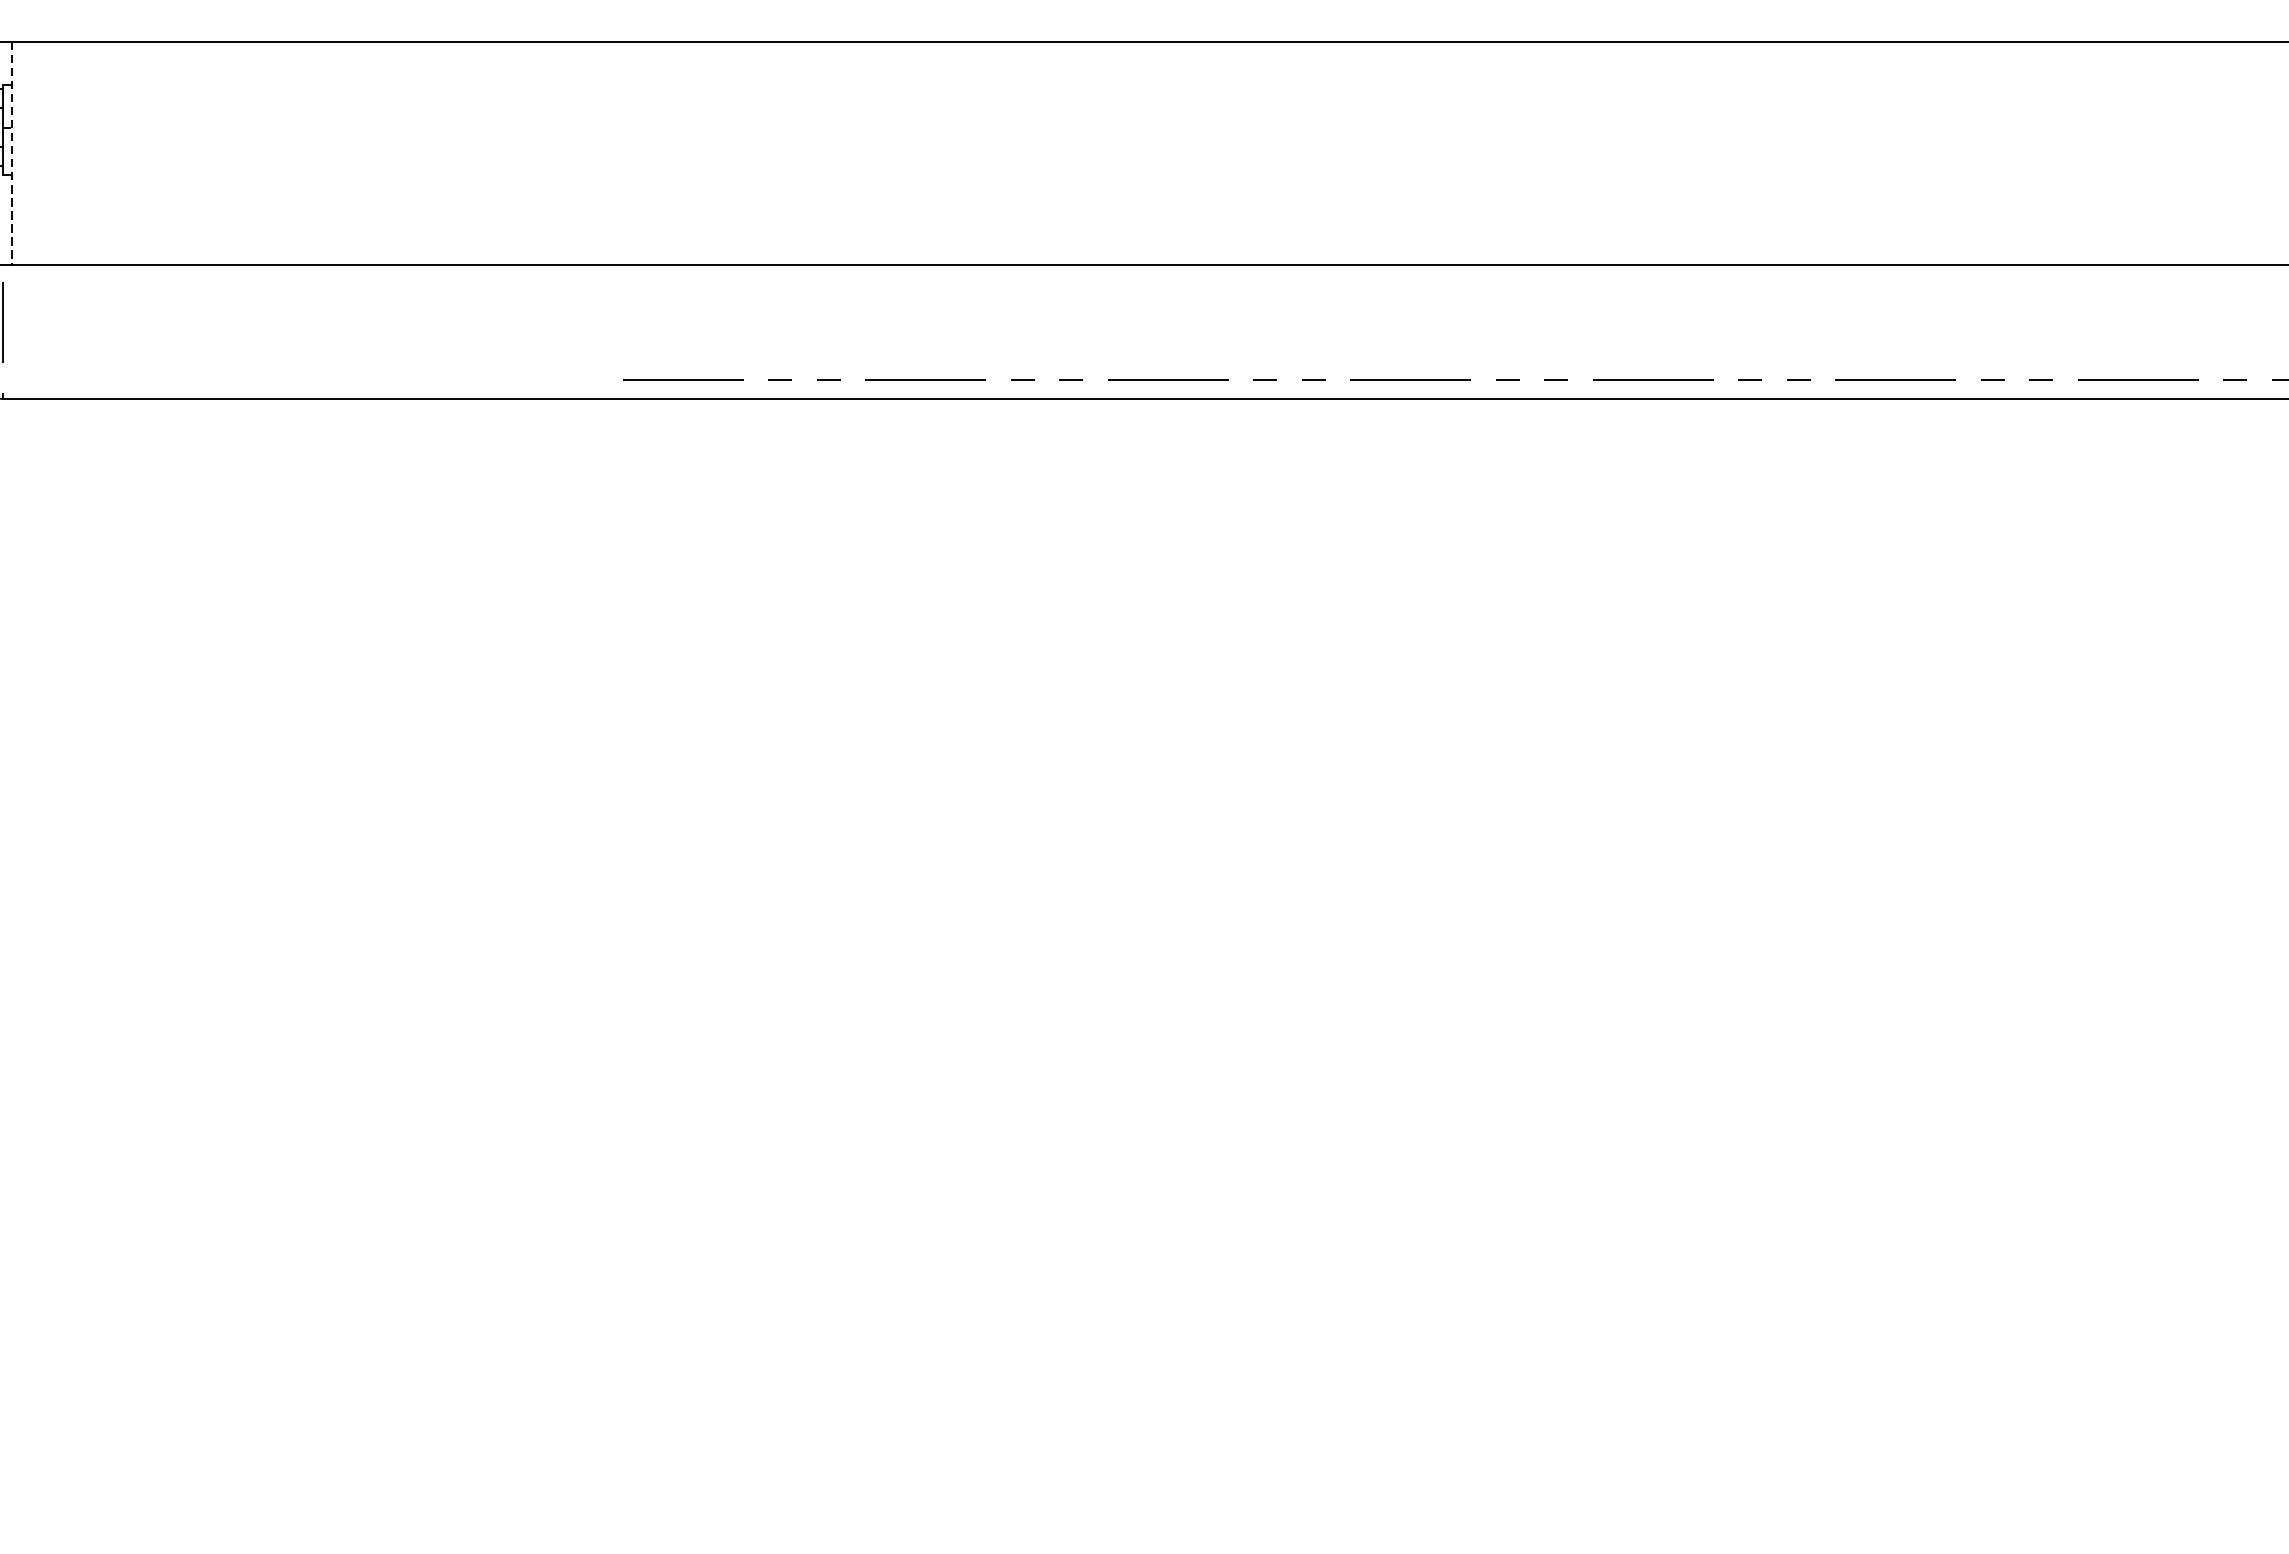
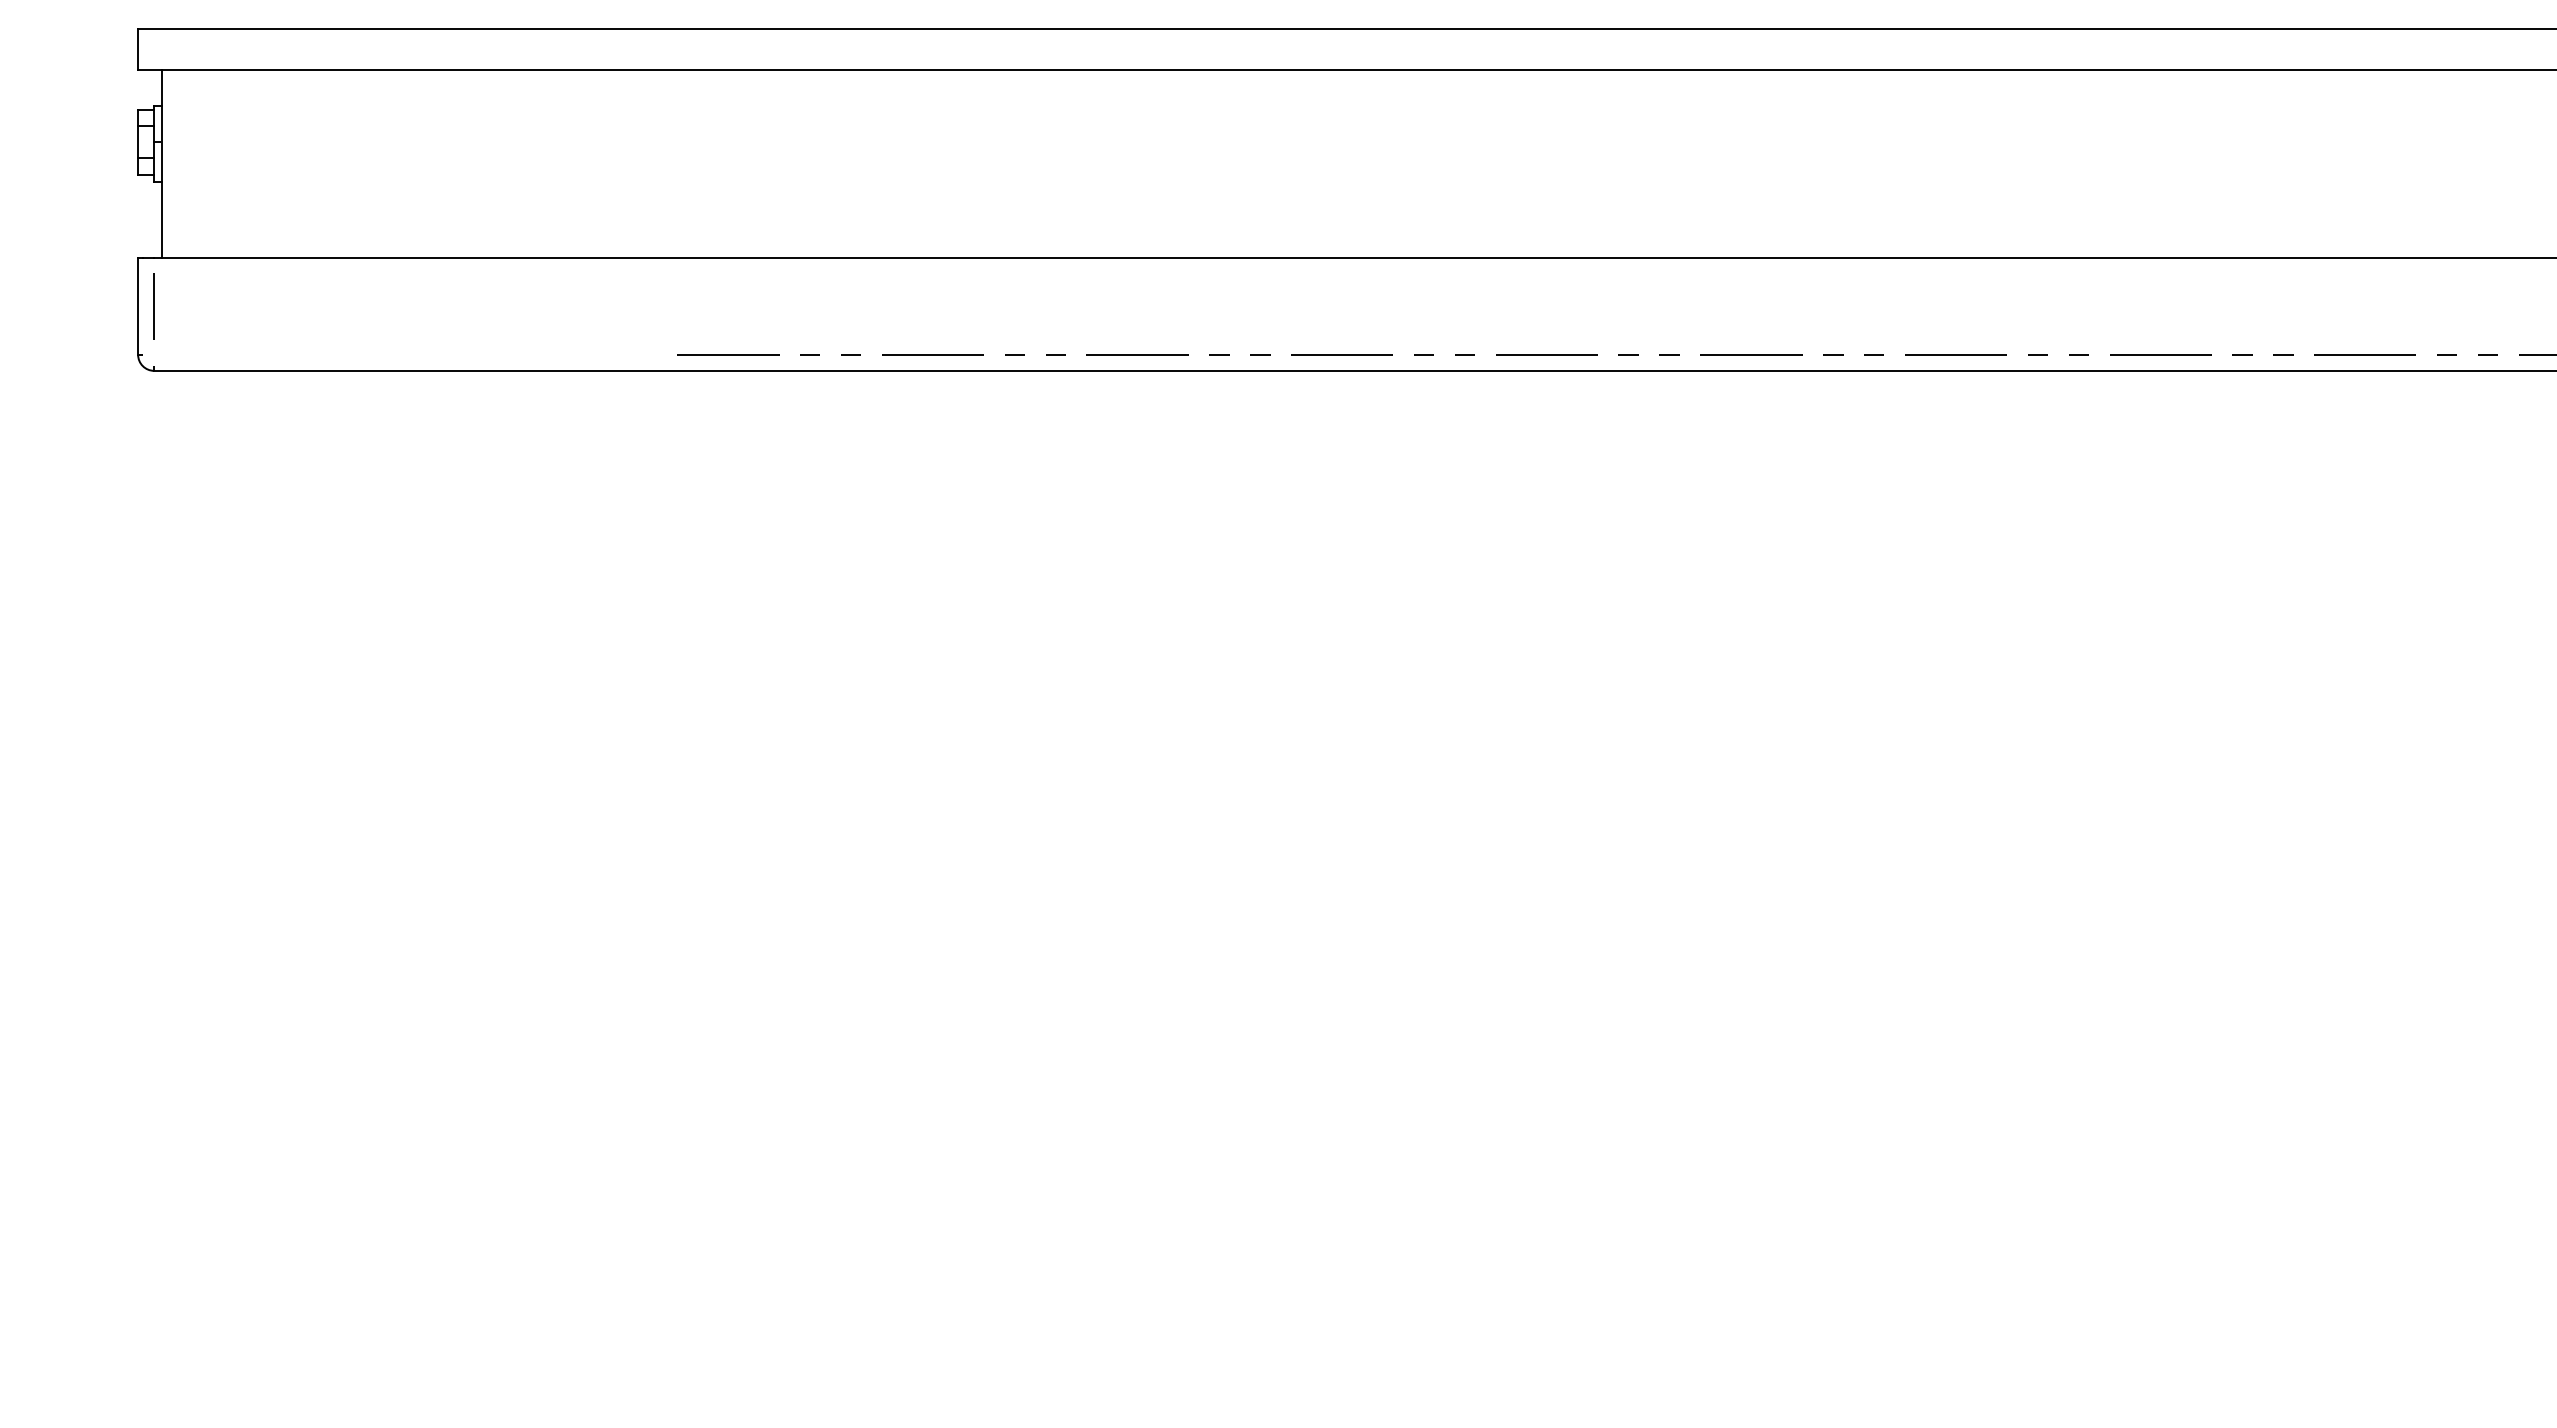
line: (12, 154) -> (162, 164), dashed -> solid

